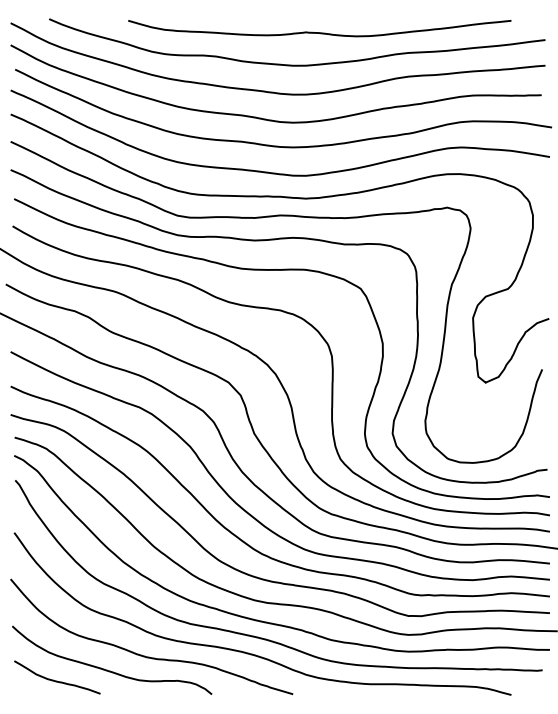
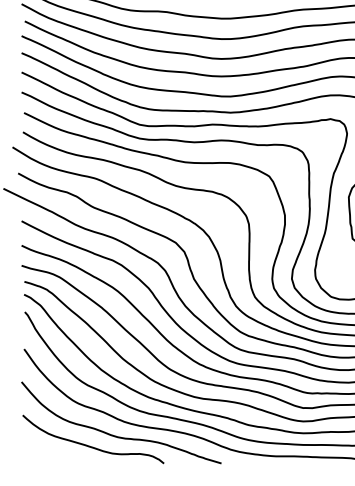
curve: (57, 680) -> (54, 453), removed

